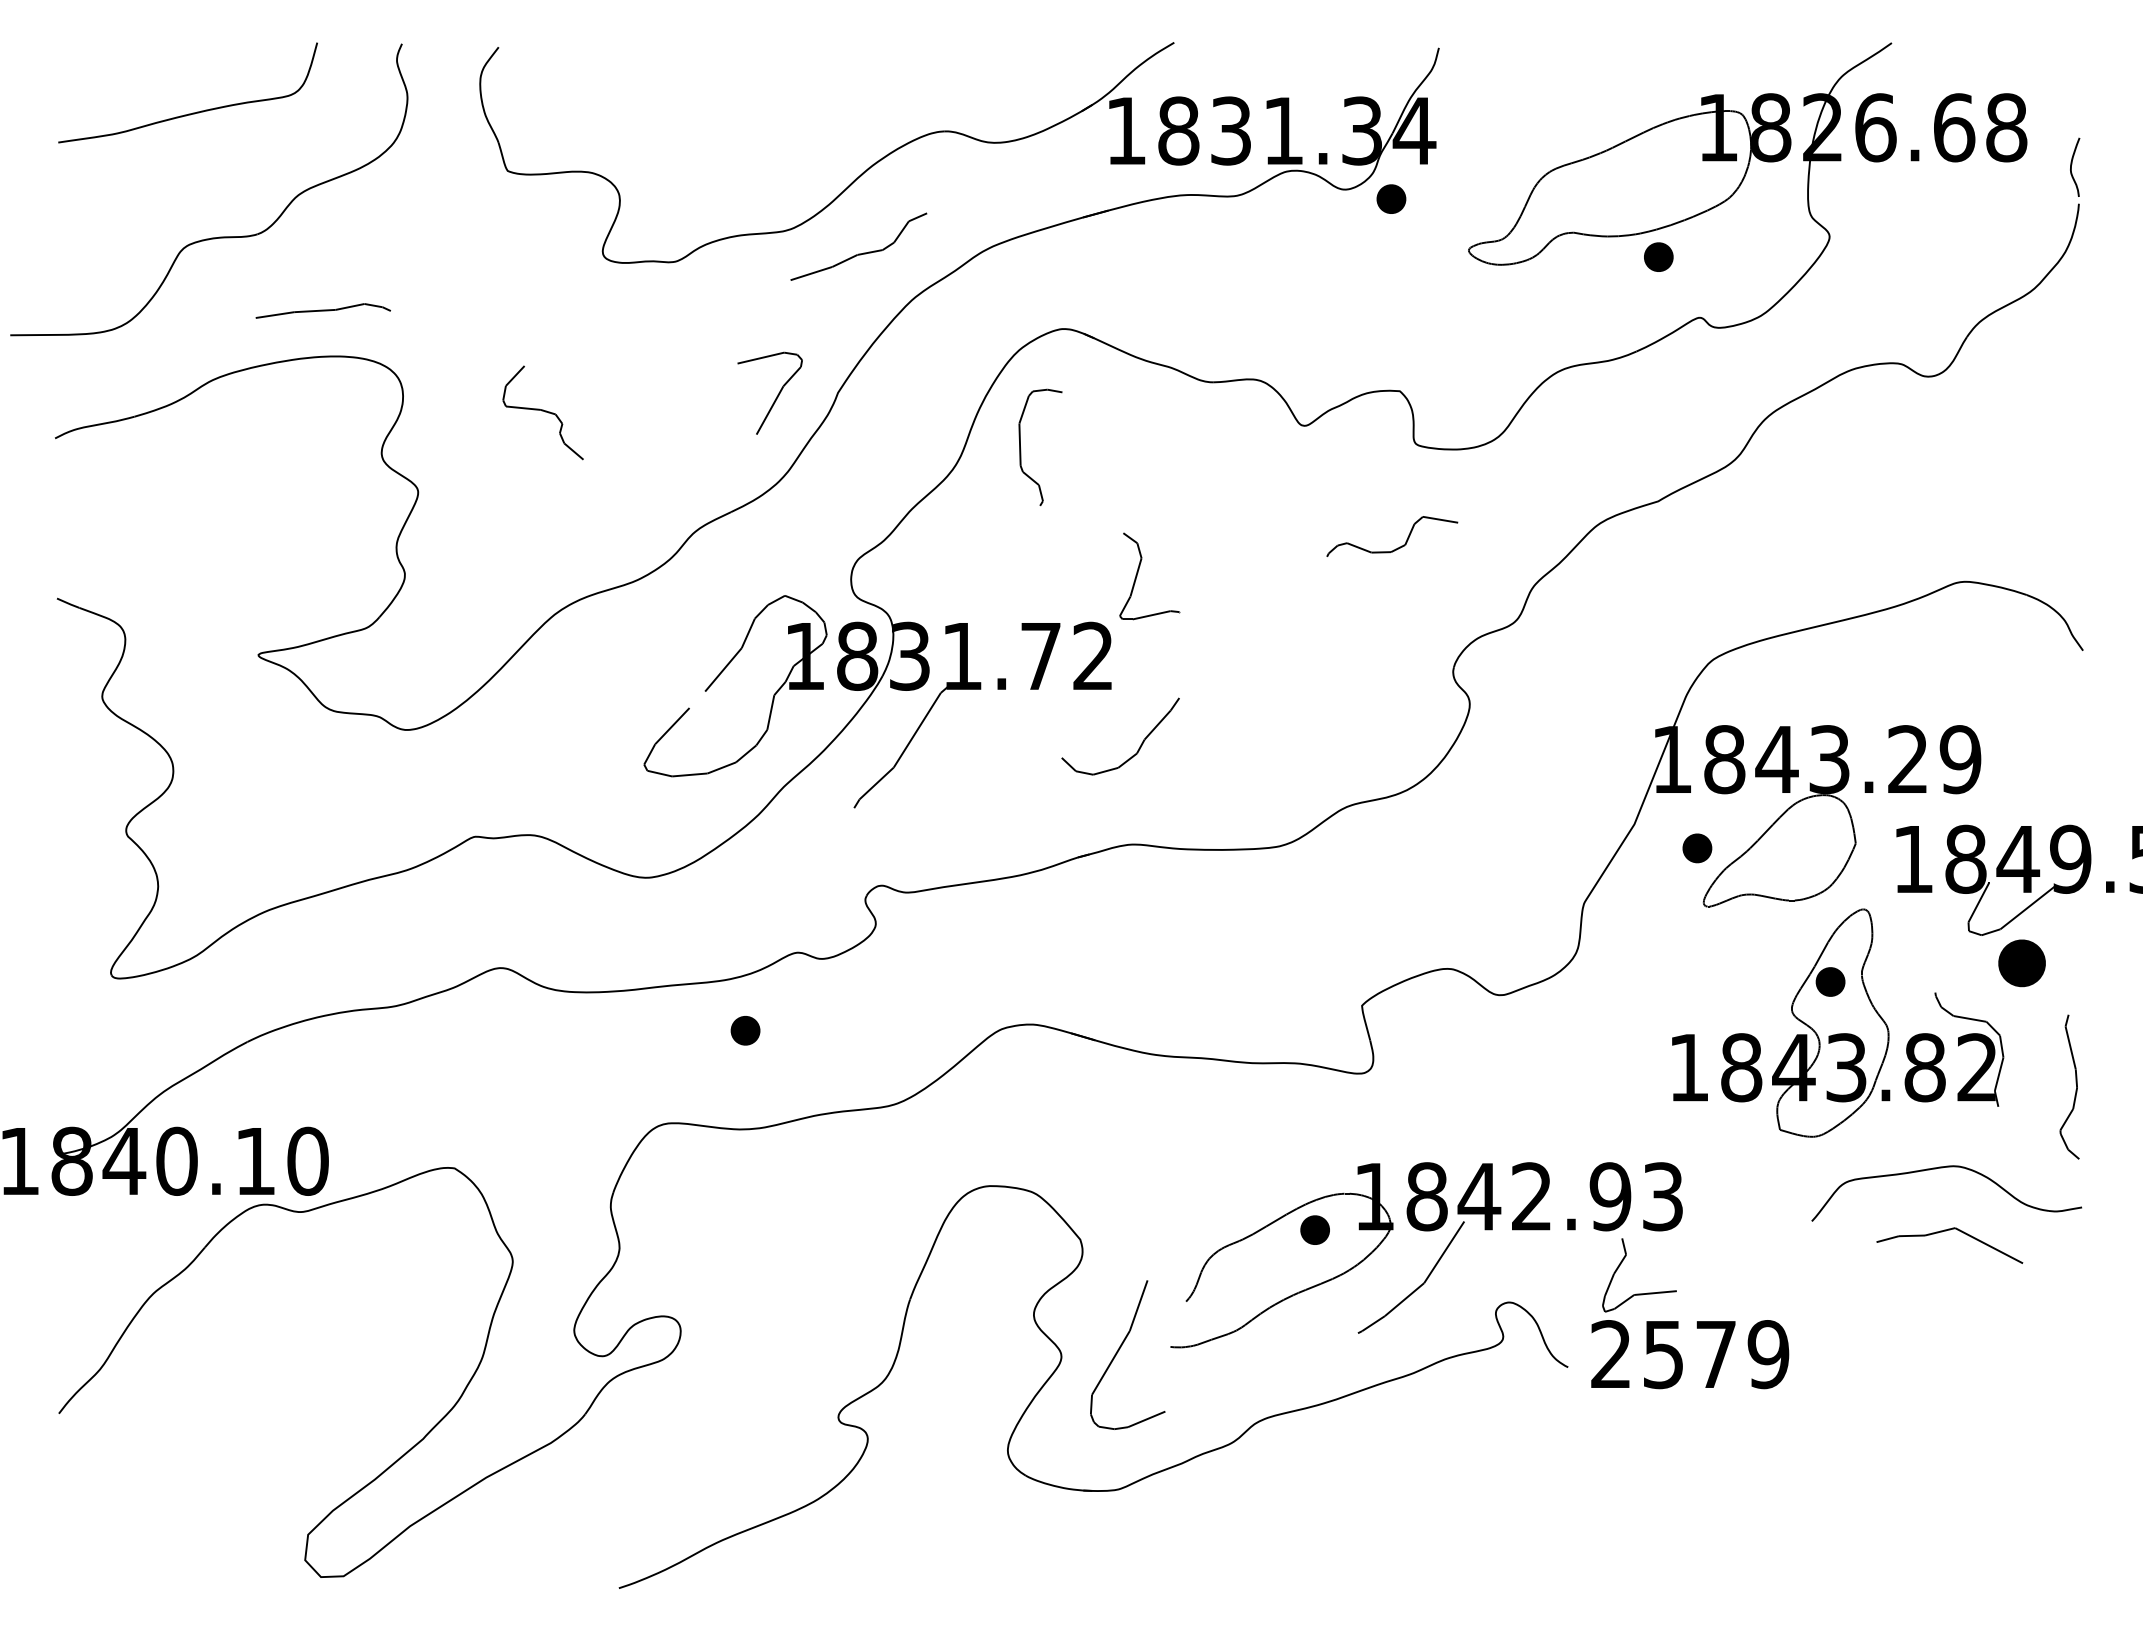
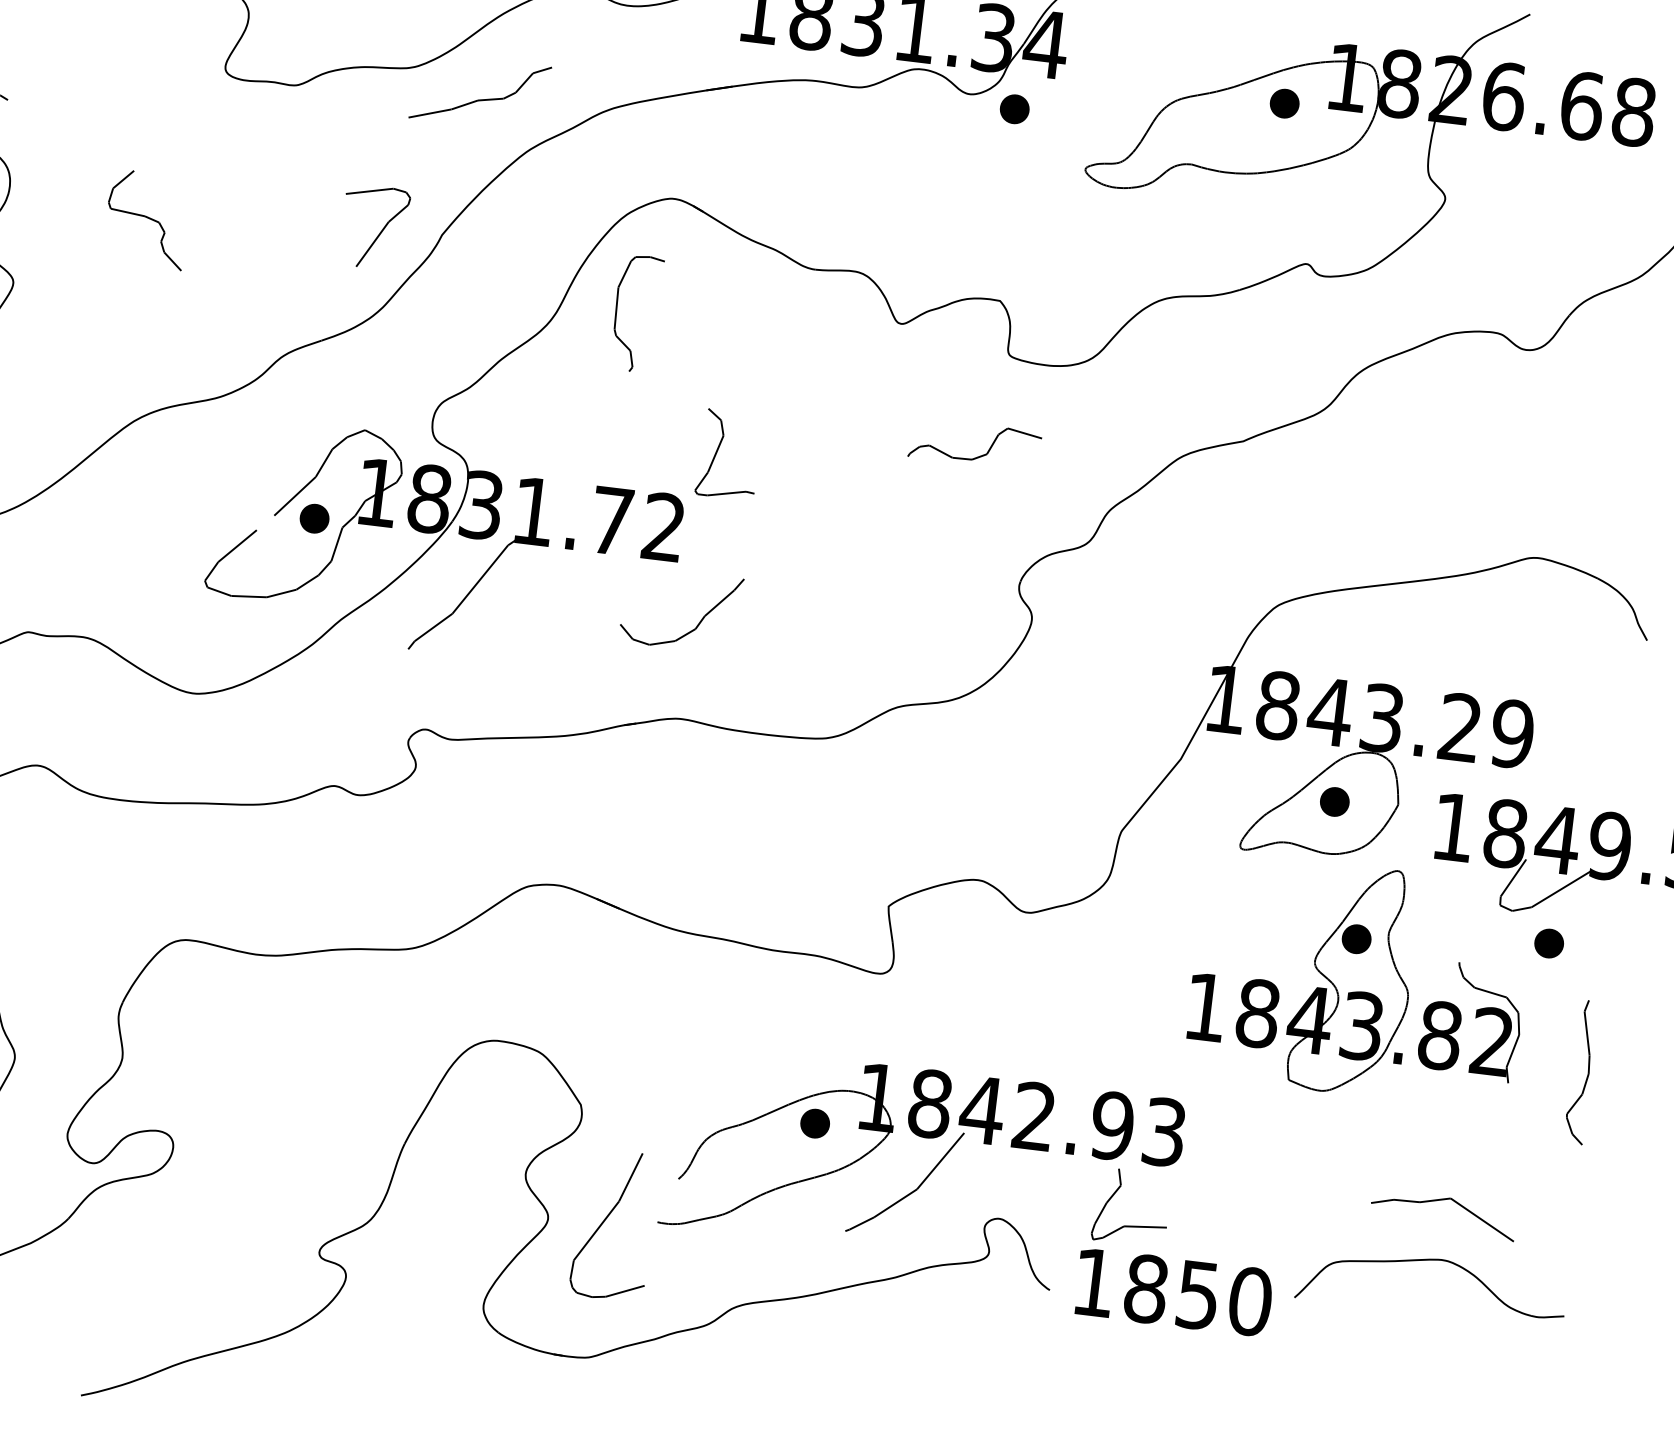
part: (1658, 256) -> (1284, 102), moved
part: (1697, 848) -> (1334, 802), moved
part: (2022, 962) -> (1549, 942), size x0.62
part: (745, 1030) -> (314, 518), moved
part: (1942, 1168) -> (1430, 1260), moved
text: (1690, 1354) -> (1172, 1292), 2579 -> 1850

